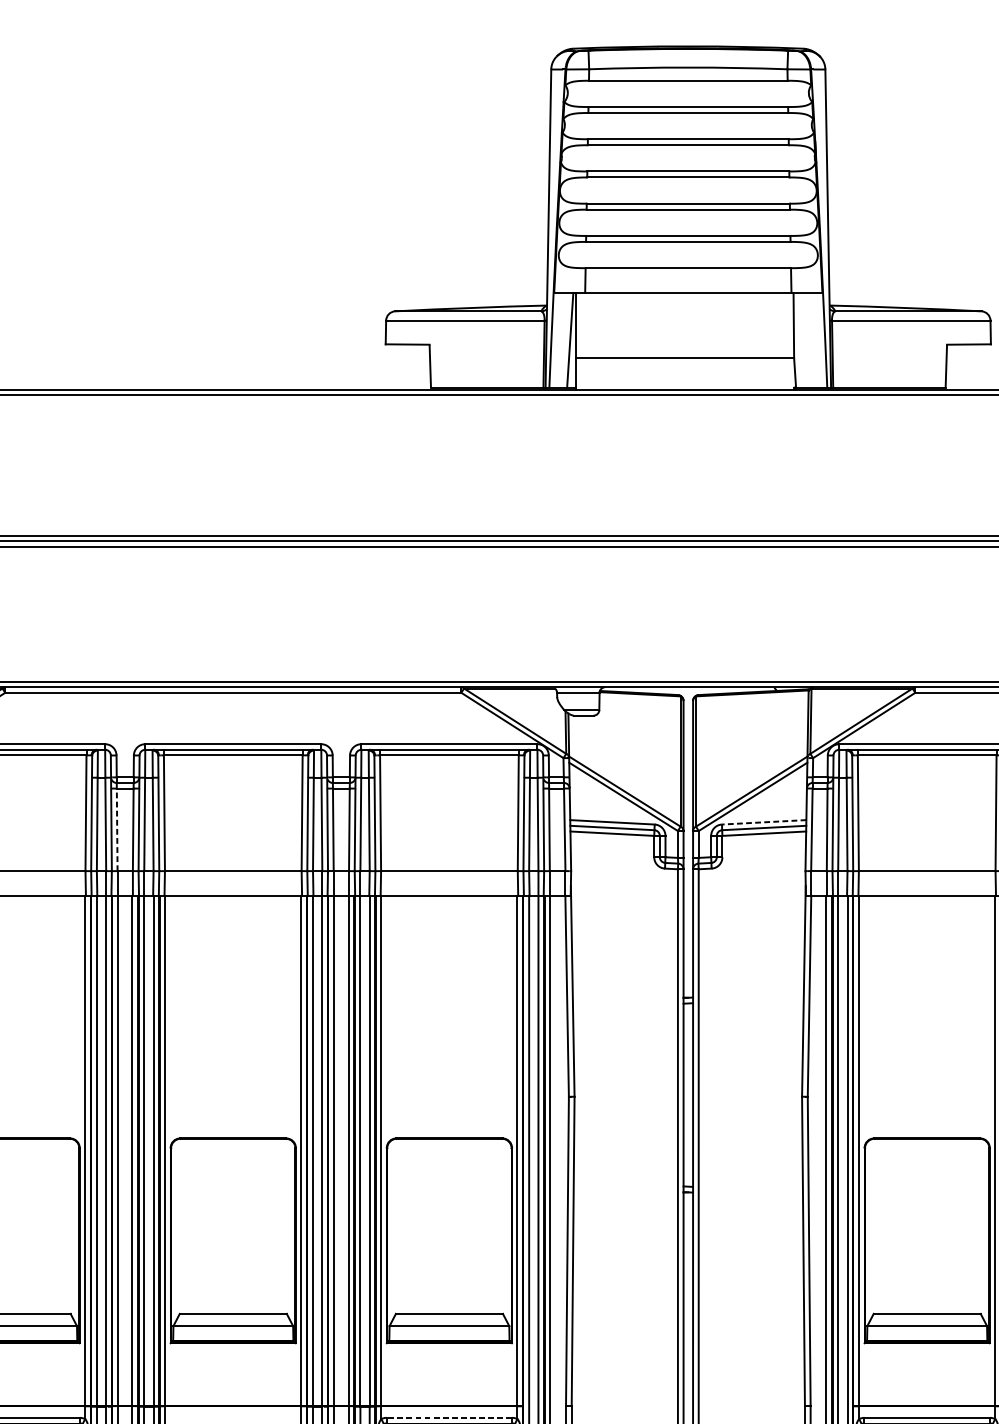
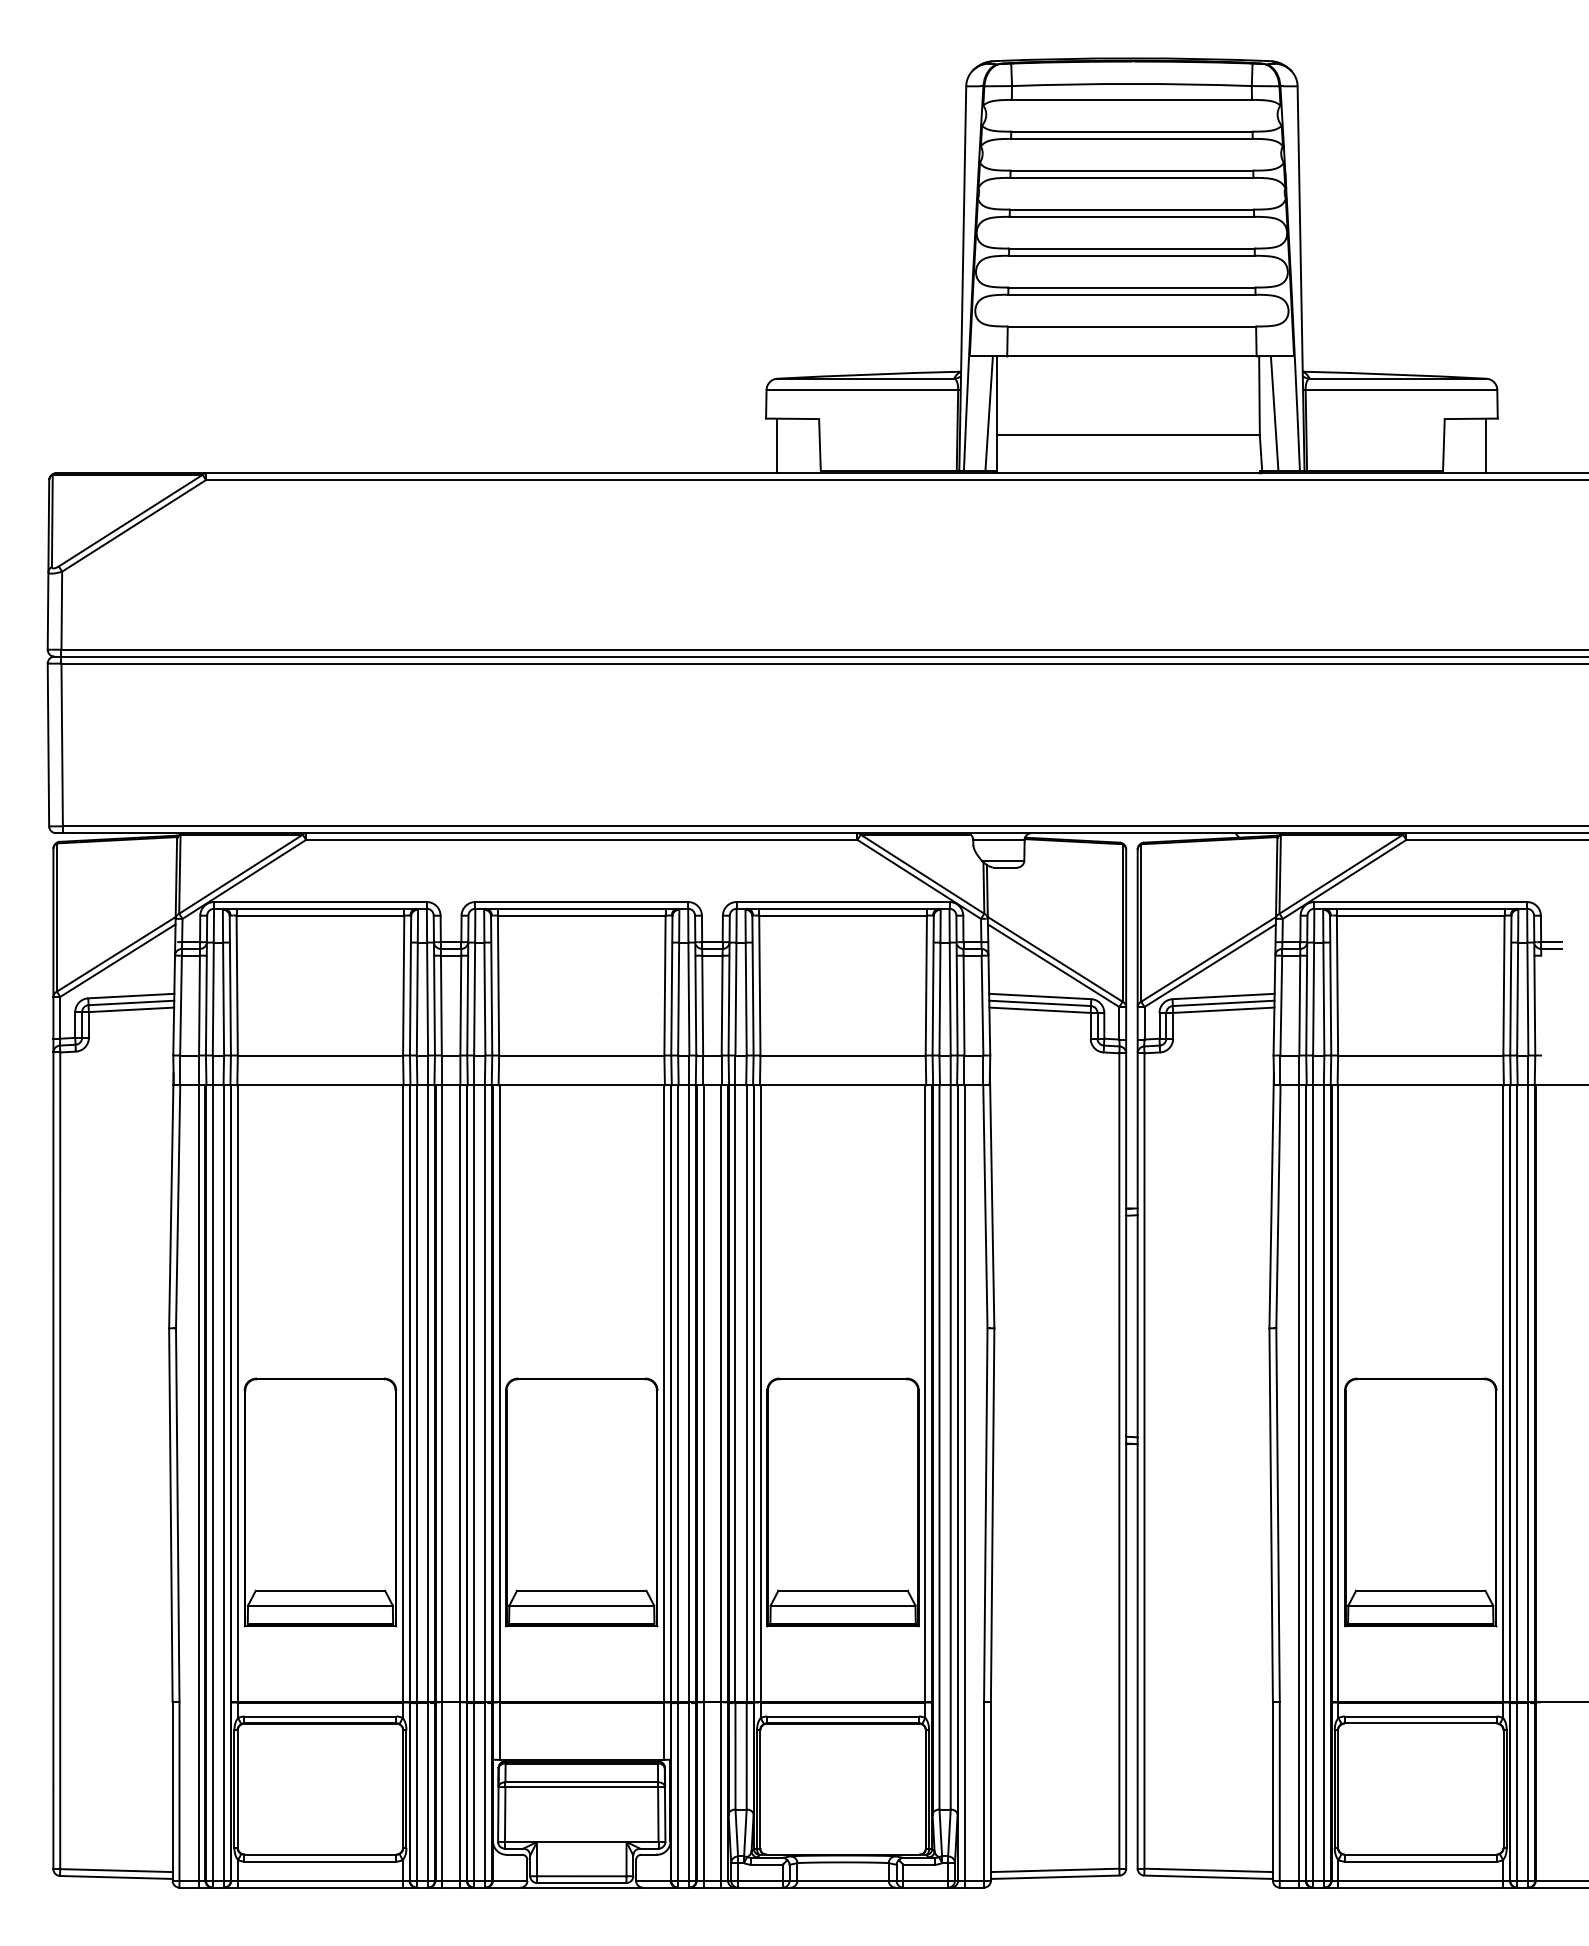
line: (806, 340) -> (1274, 413), added
line: (395, 366) -> (777, 445), added
line: (981, 366) -> (1486, 445), added
line: (764, 822) -> (1223, 996), dashed -> solid
line: (117, 829) -> (441, 1005), dashed -> solid
line: (449, 1417) -> (843, 1716), dashed -> solid

